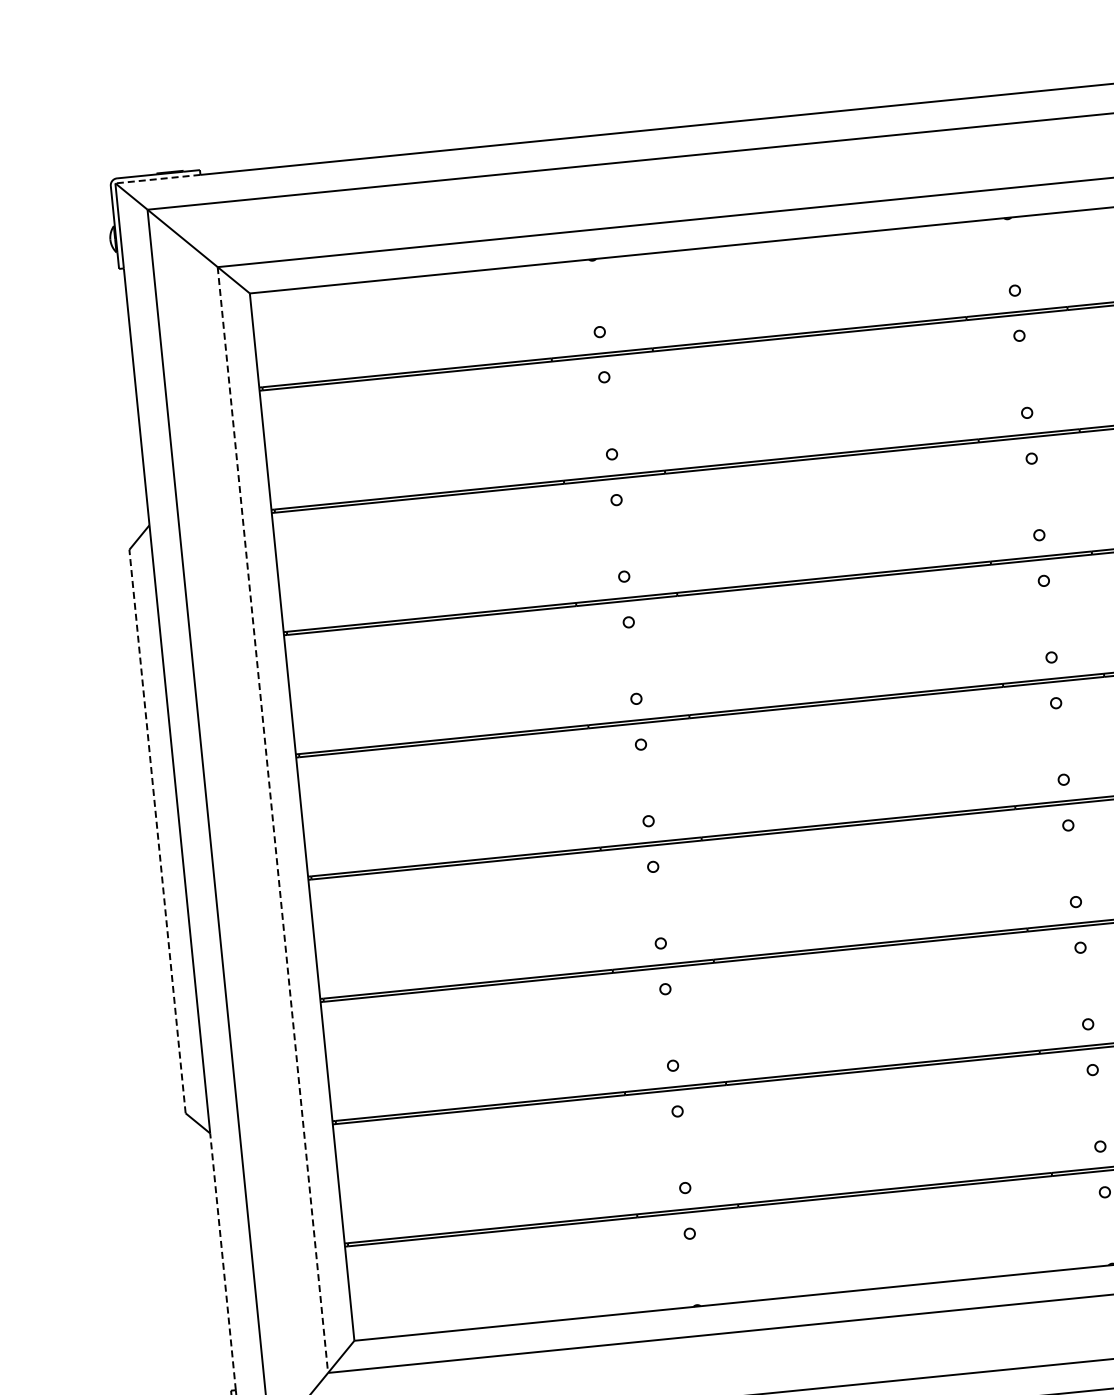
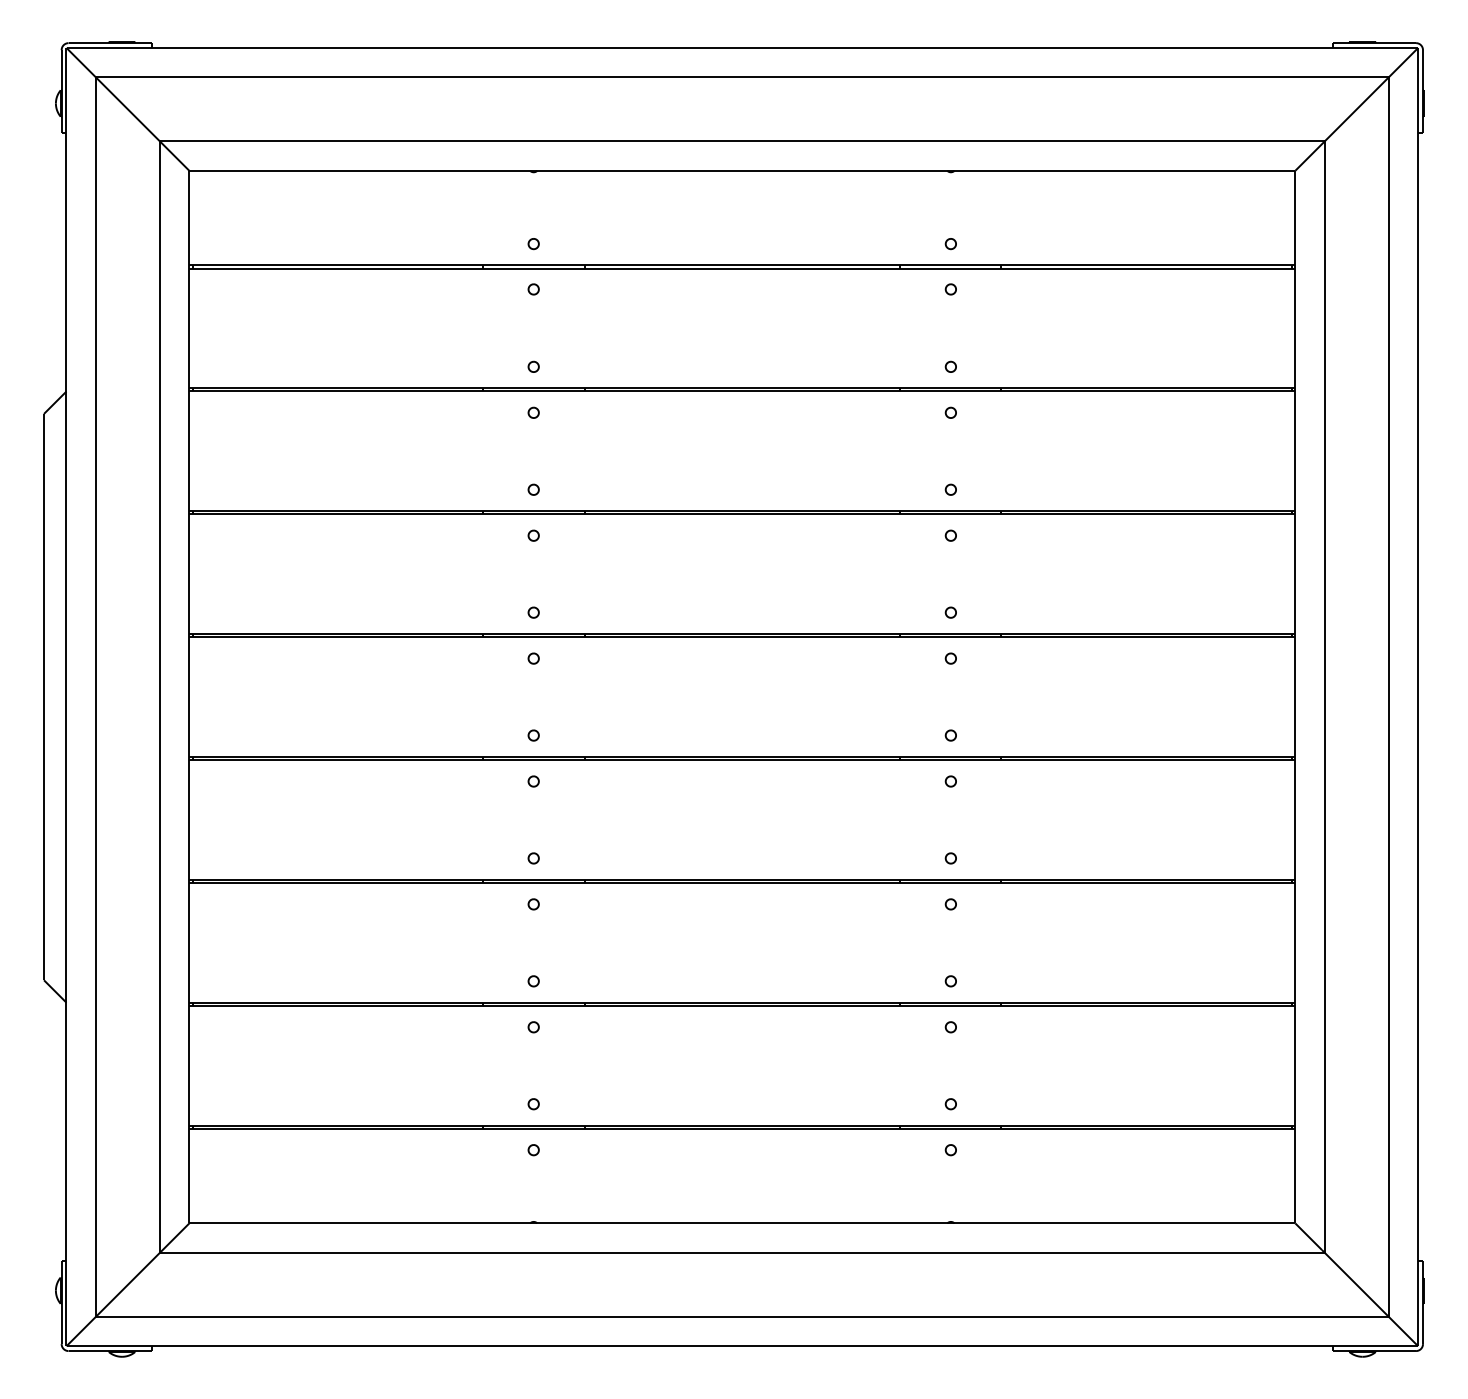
line: (159, 178) -> (110, 47), dashed -> solid
line: (272, 820) -> (159, 697), dashed -> solid
line: (157, 830) -> (44, 696), dashed -> solid
line: (223, 1261) -> (66, 1131), dashed -> solid

